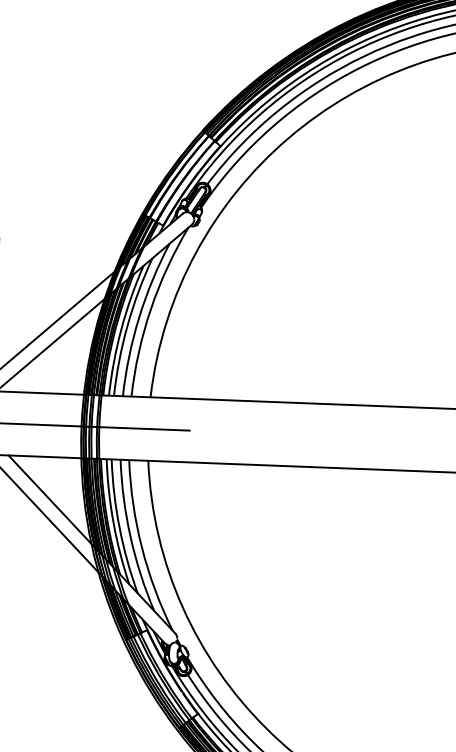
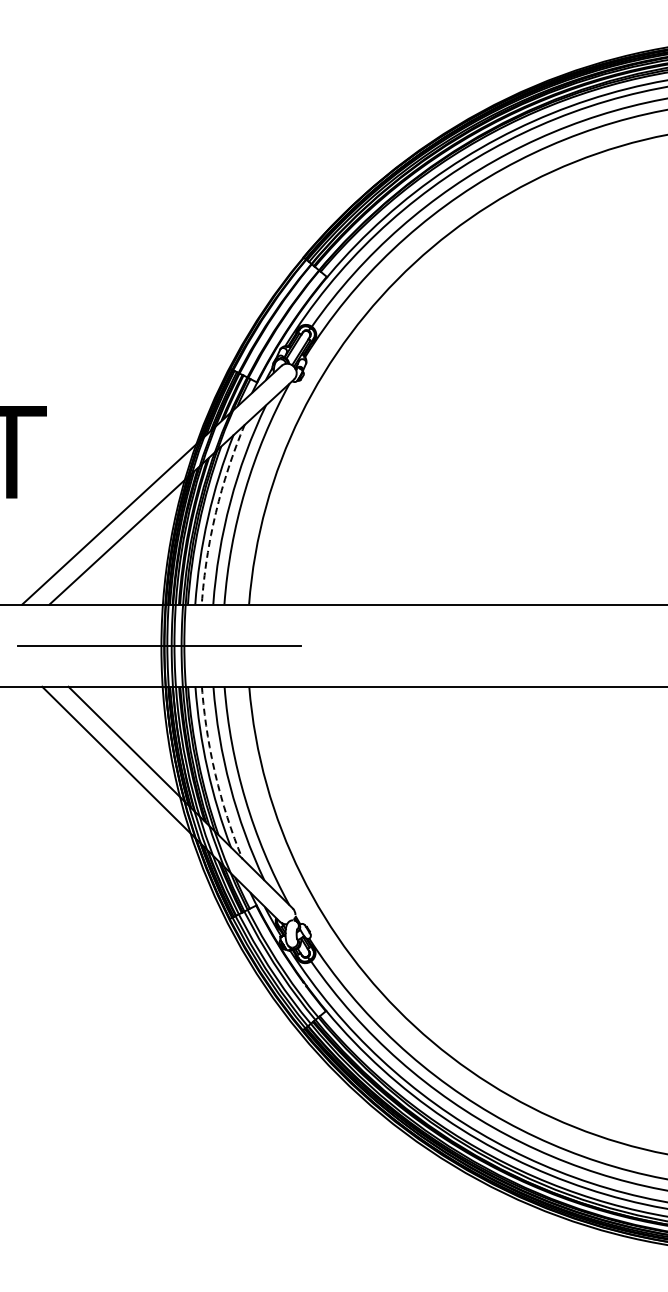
arc: (127, 325) -> (215, 512), solid -> dashed
arc: (119, 527) -> (215, 774), solid -> dashed

